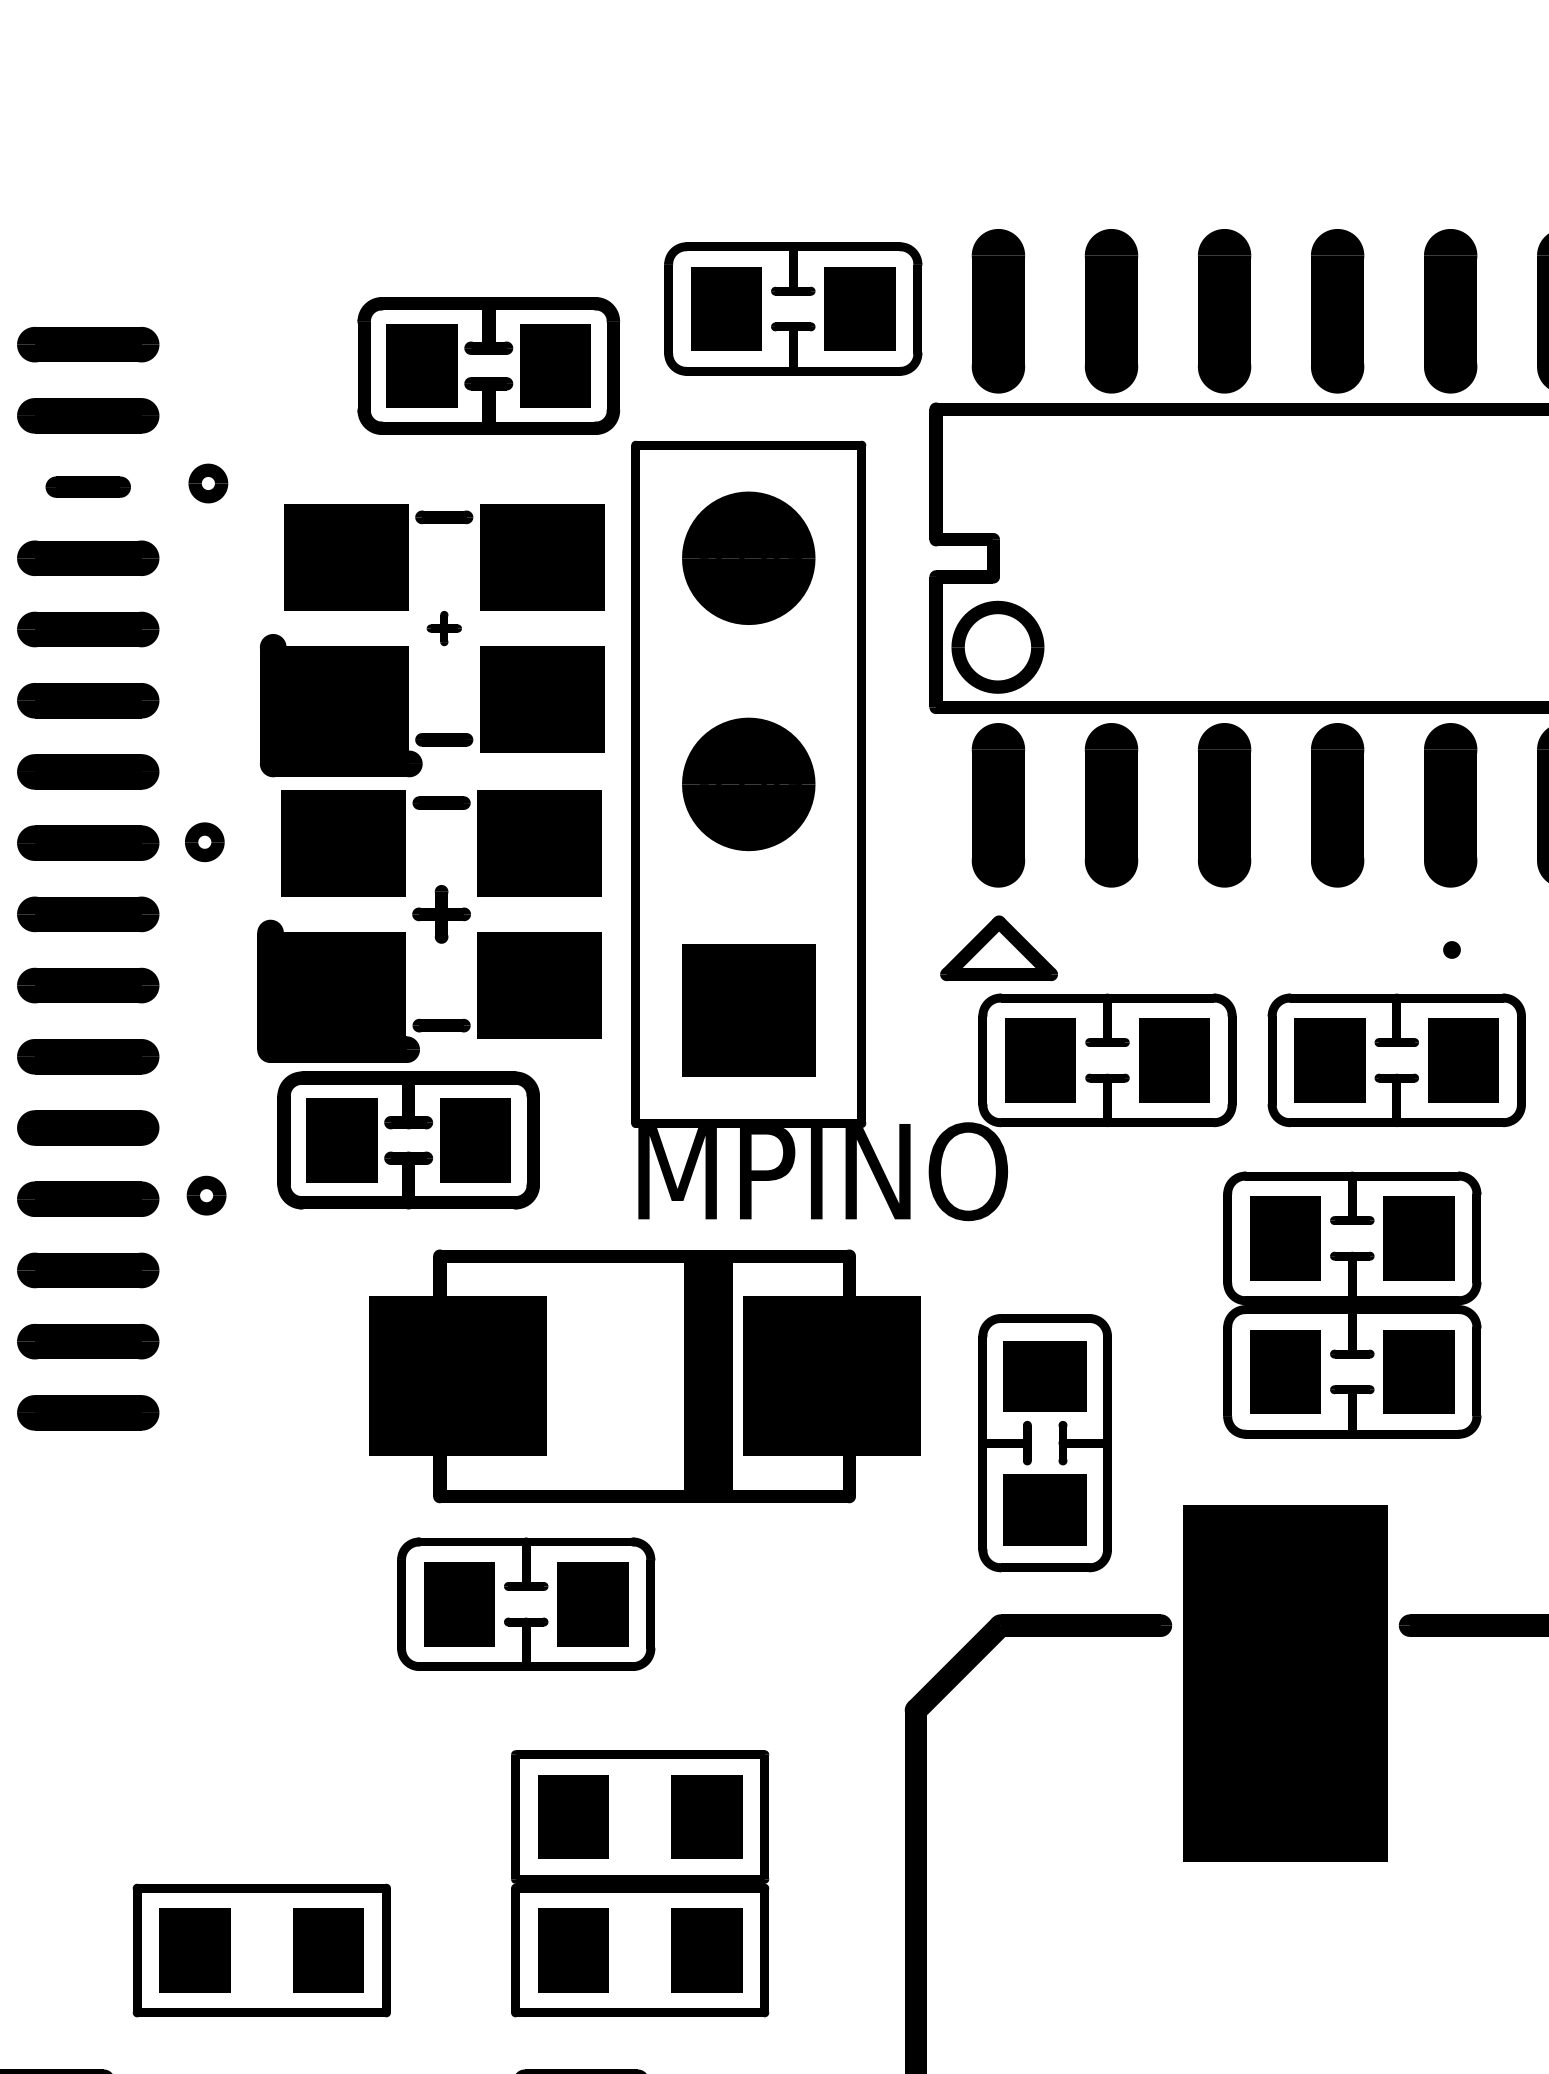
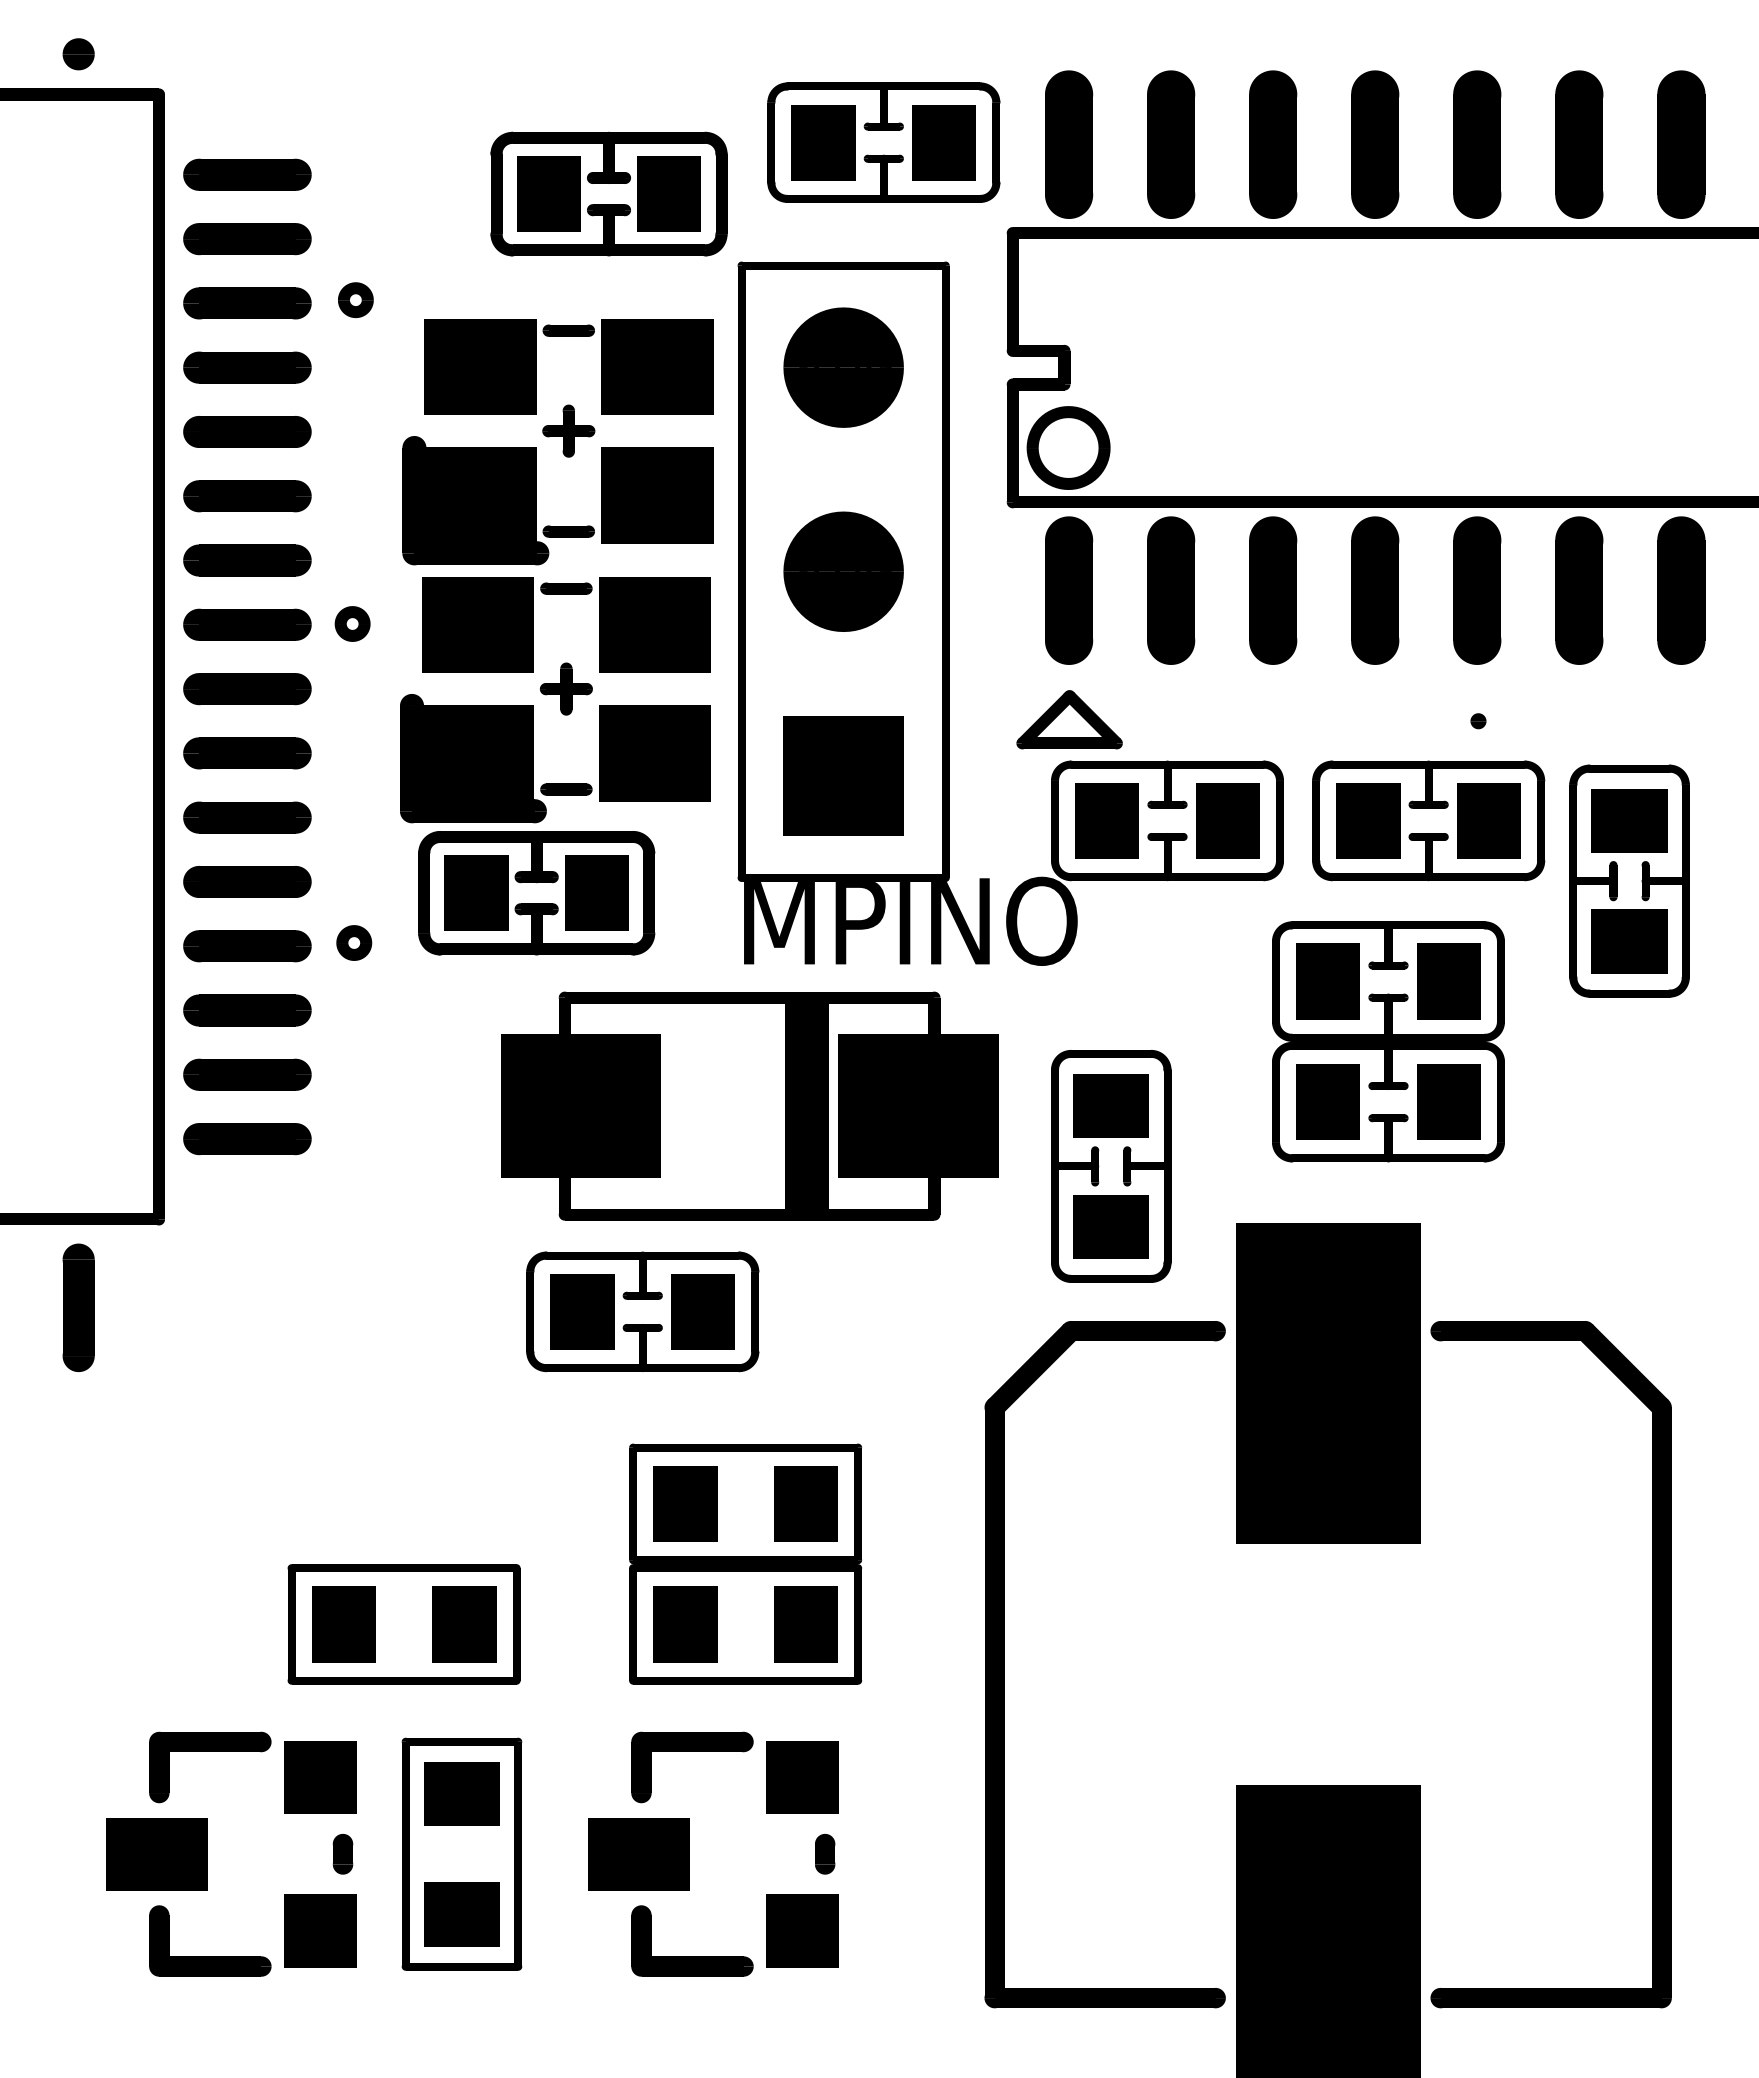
part: (88, 487) -> (247, 303), size x1.67
part: (443, 627) -> (568, 430), size x1.67

